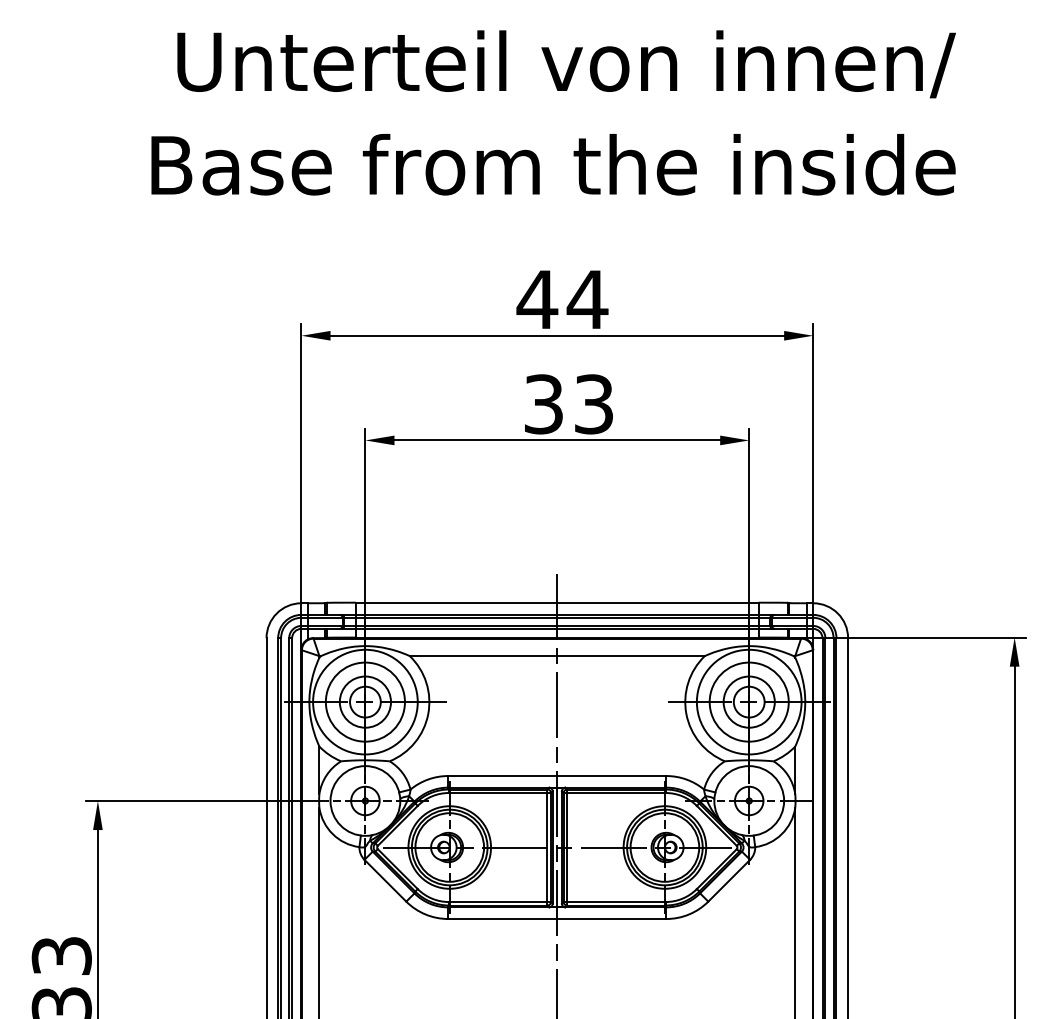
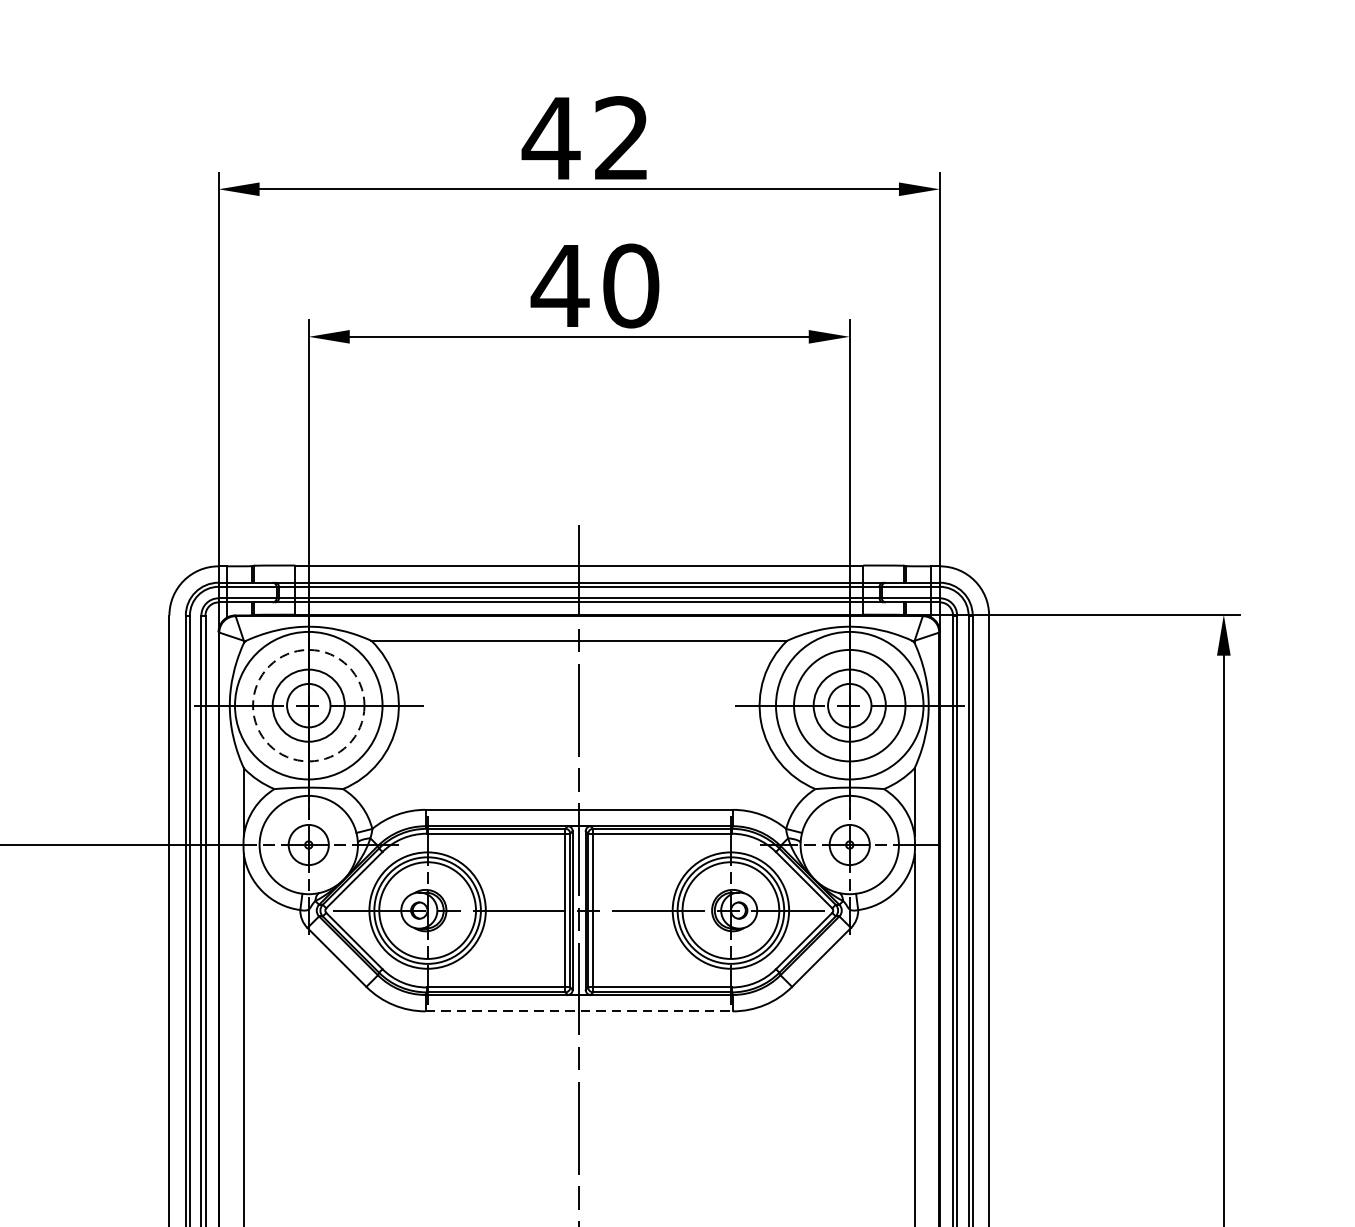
text: (587, 298) -> (621, 136), 44 -> 42
text: (568, 404) -> (595, 286), 33 -> 40
circle: (364, 701) -> (307, 704), solid -> dashed
line: (557, 919) -> (579, 1012), solid -> dashed

